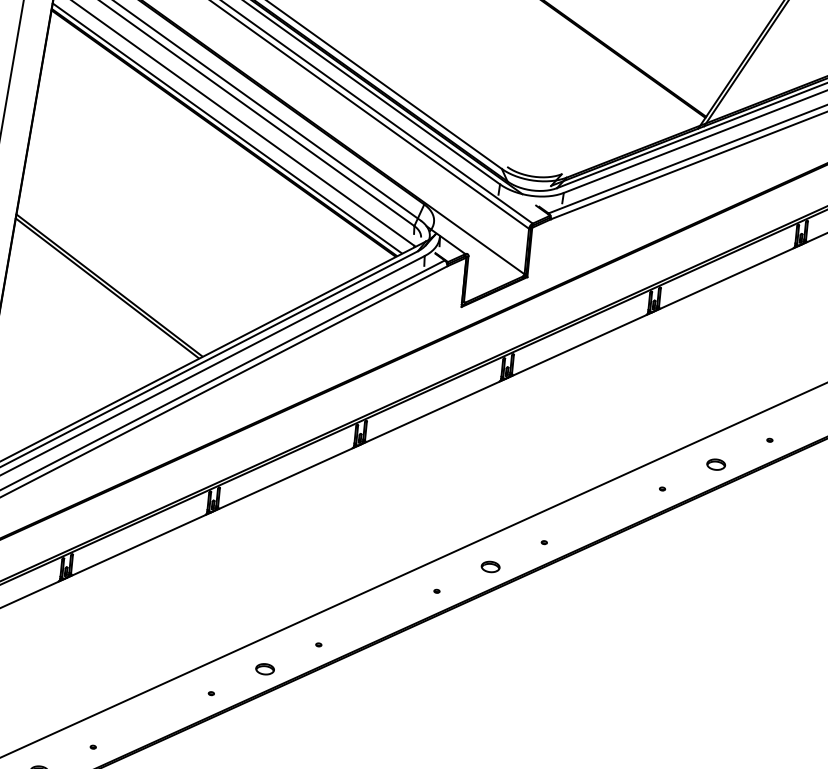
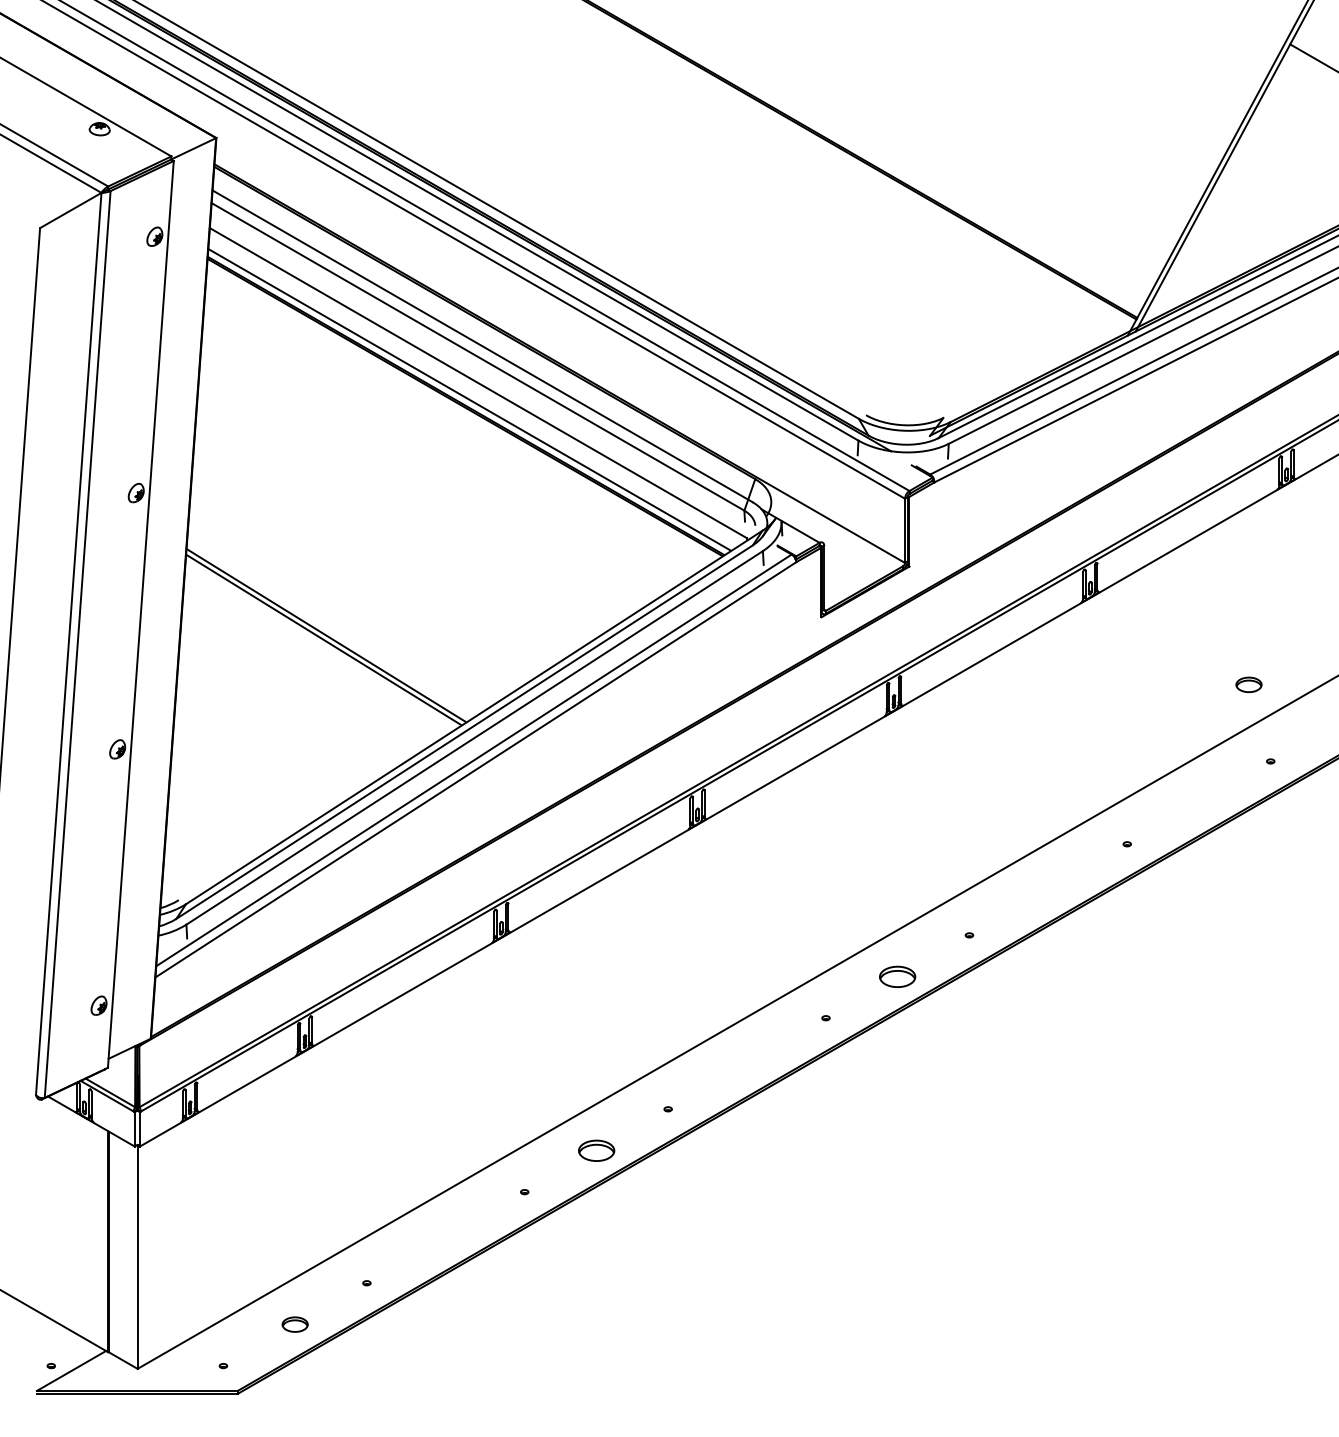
part: (715, 464) -> (1248, 684), moved
part: (490, 566) -> (897, 976), size x1.4
part: (264, 669) -> (595, 1150), size x1.4

